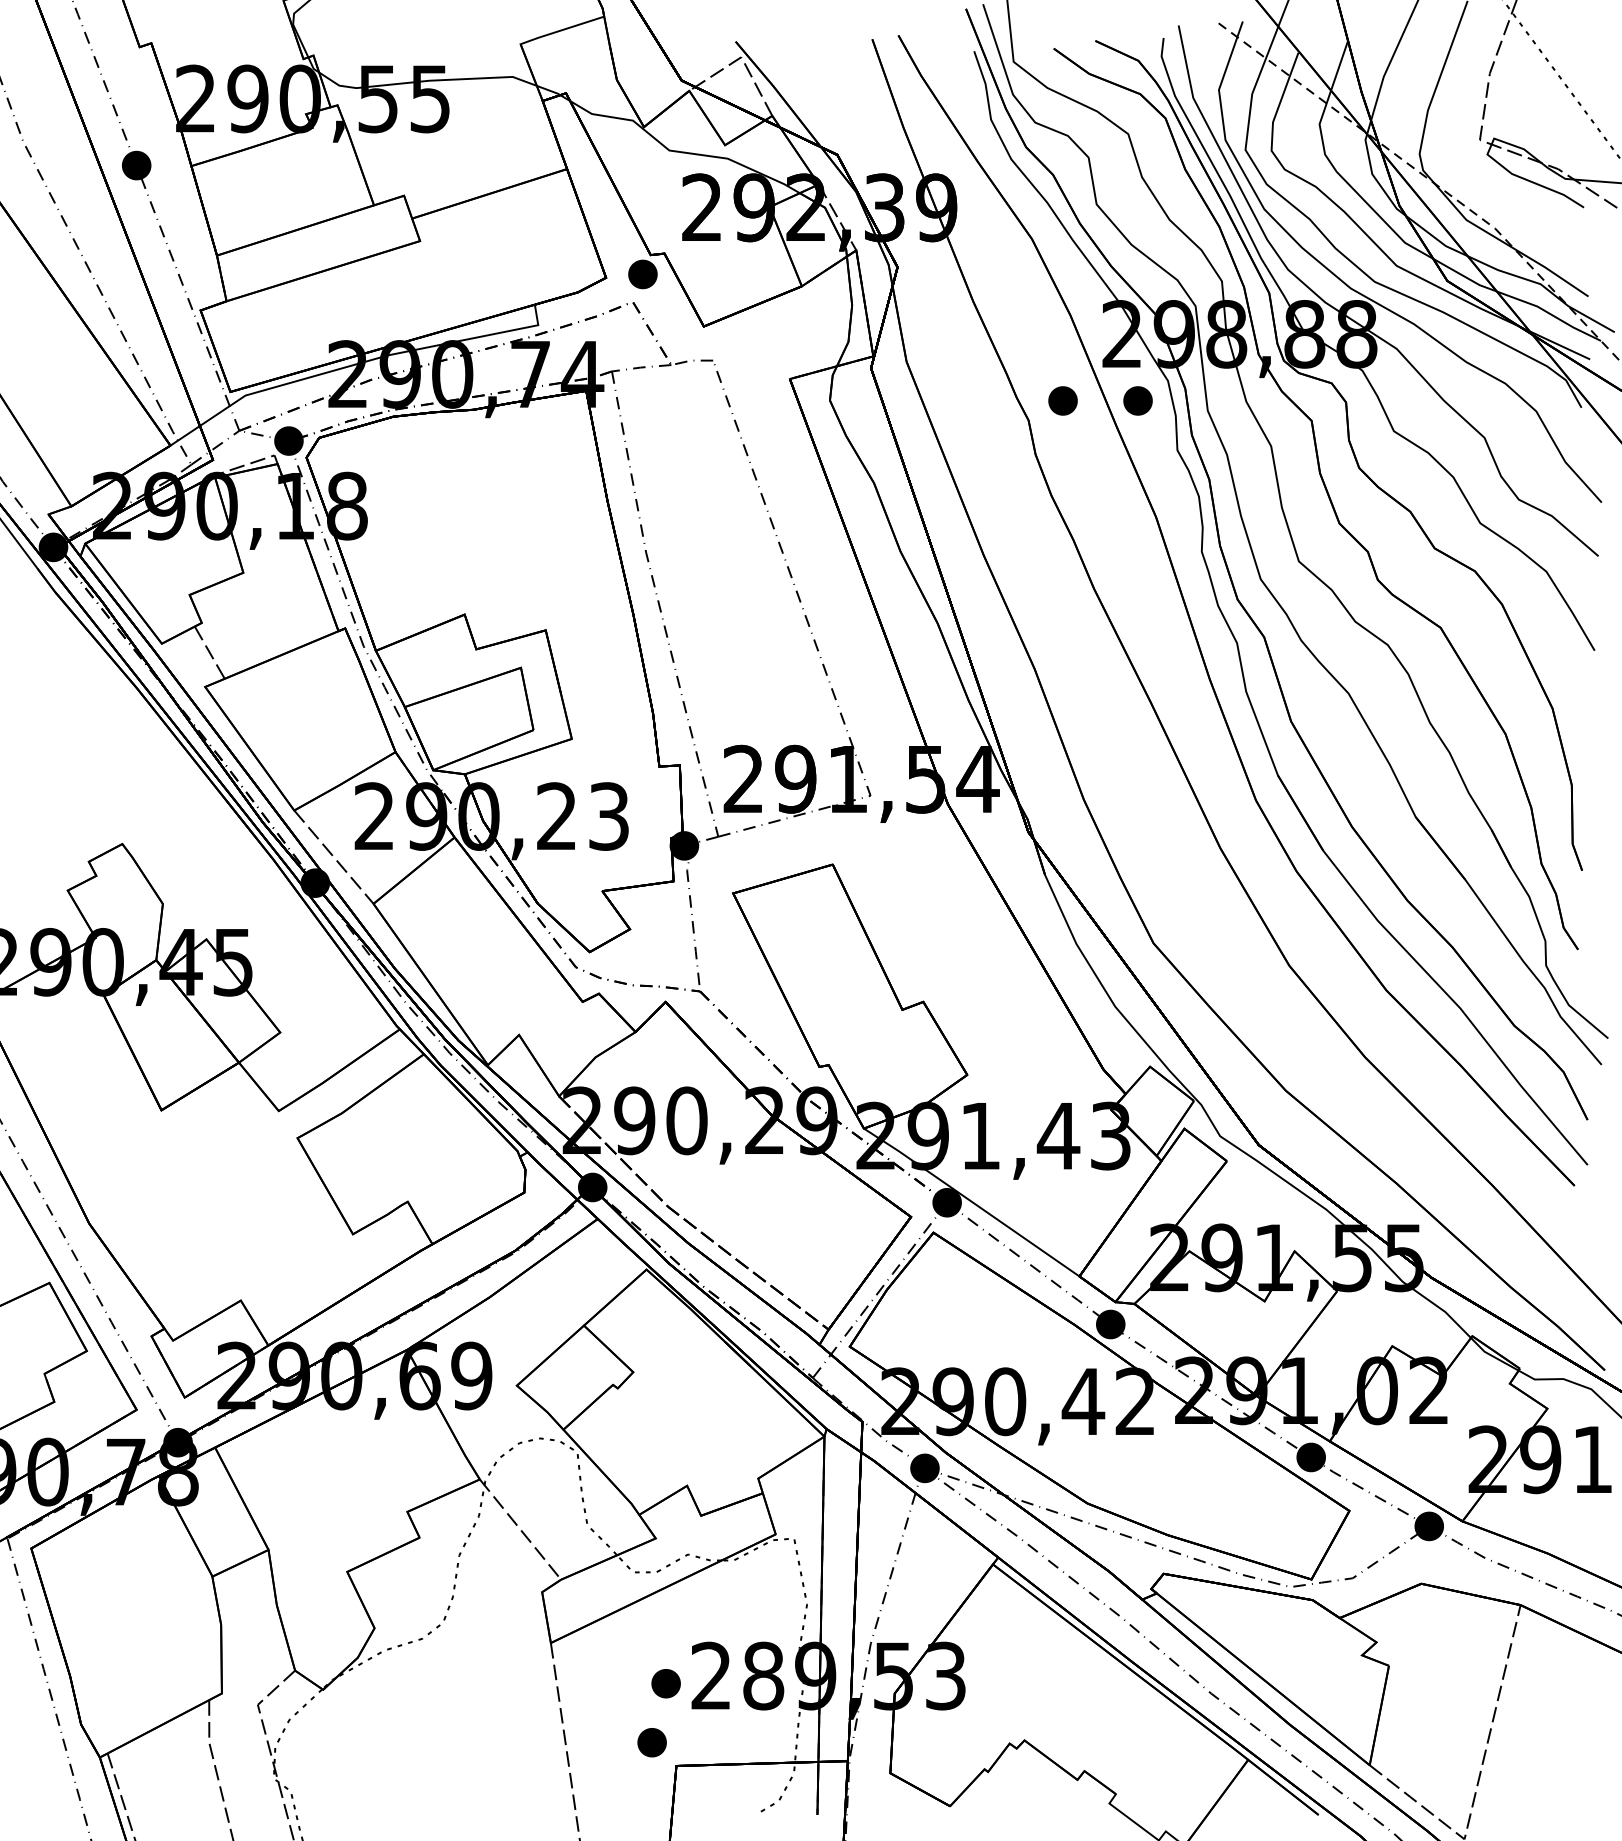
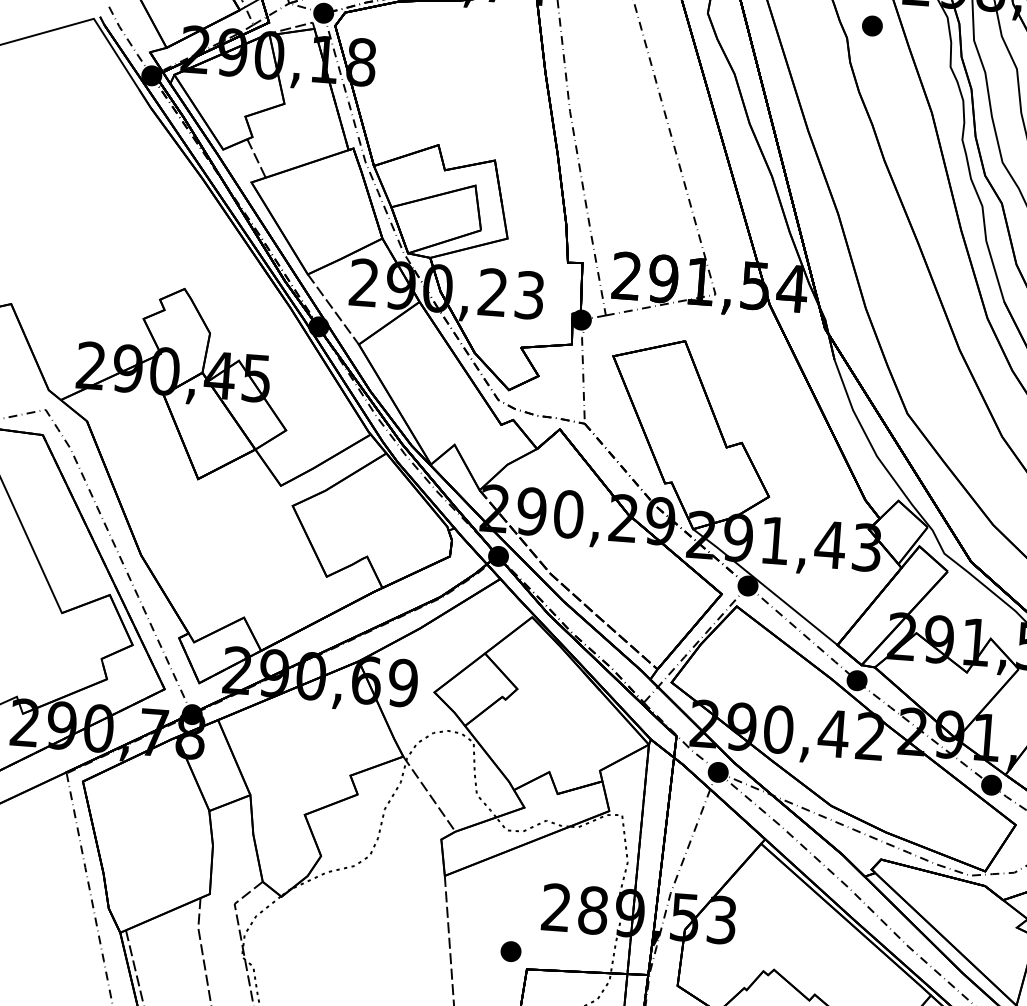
part: (1137, 400) -> (925, 29), removed
part: (665, 1683) -> (523, 910), removed

